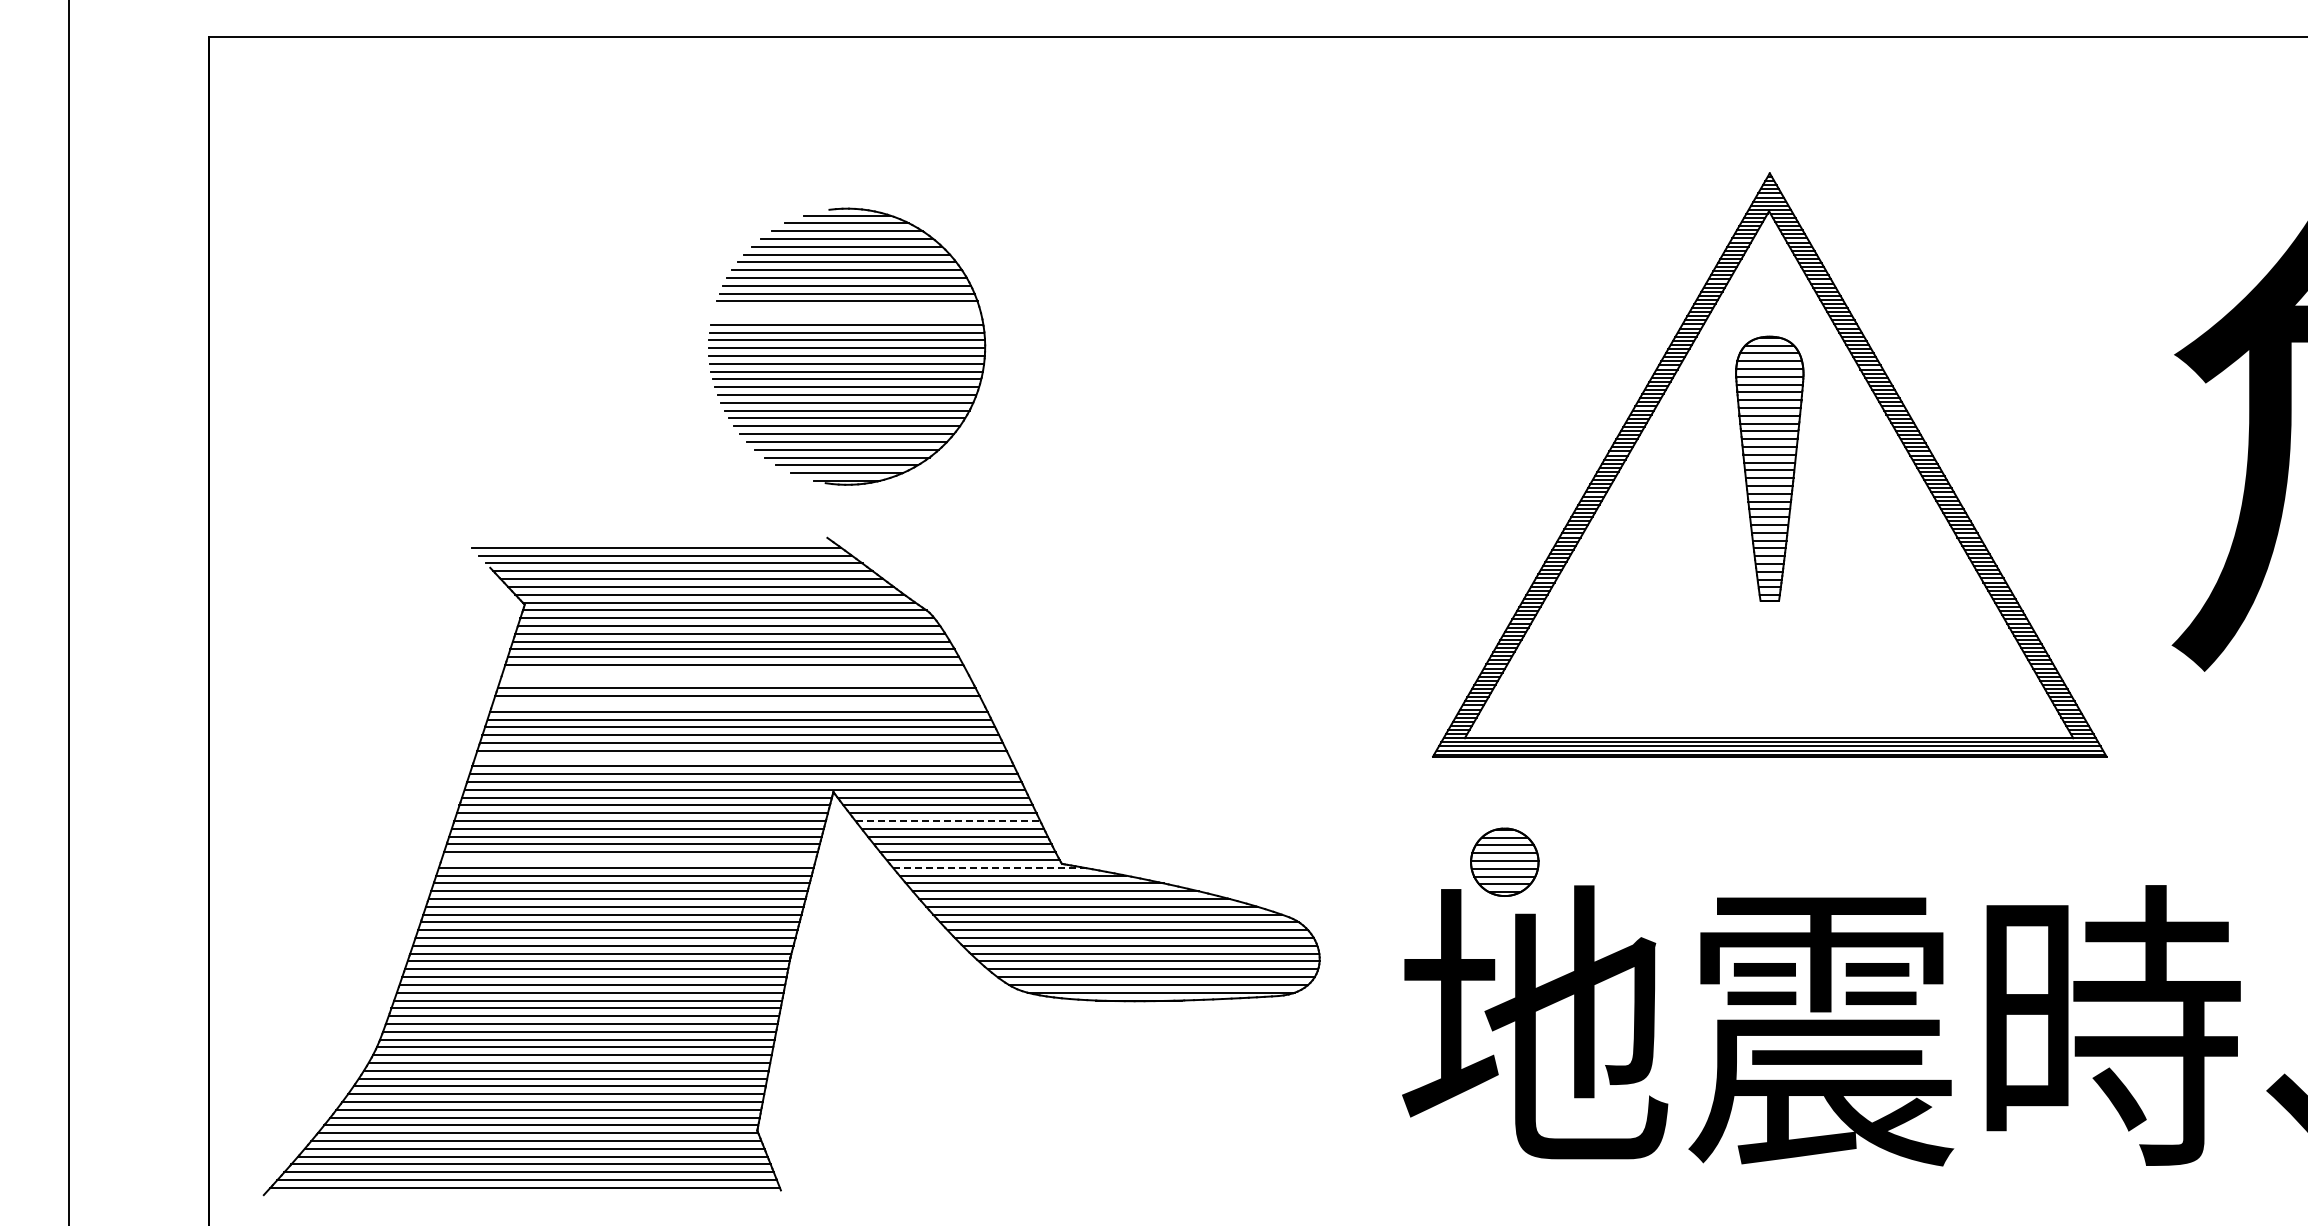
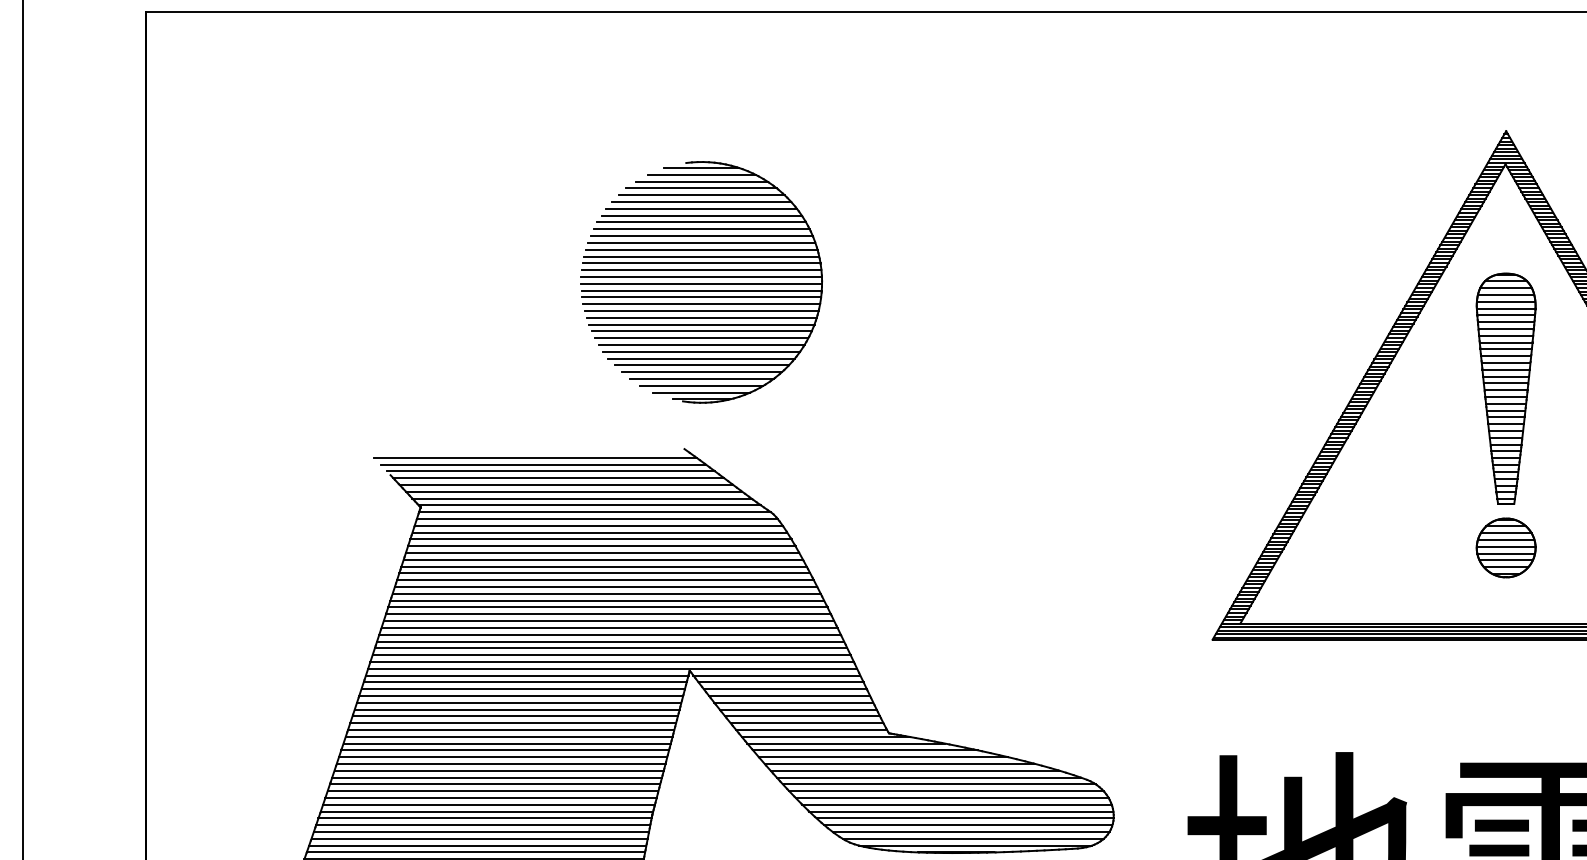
line: (846, 309) -> (701, 249), added
line: (846, 317) -> (701, 256), added
line: (734, 672) -> (603, 566), added
line: (735, 680) -> (604, 573), added
line: (737, 703) -> (606, 593), added
line: (742, 758) -> (610, 641), added
line: (948, 821) -> (790, 696), dashed -> solid
line: (628, 860) -> (511, 730), added
part: (1504, 861) -> (1505, 547), moved
line: (988, 867) -> (824, 736), dashed -> solid

